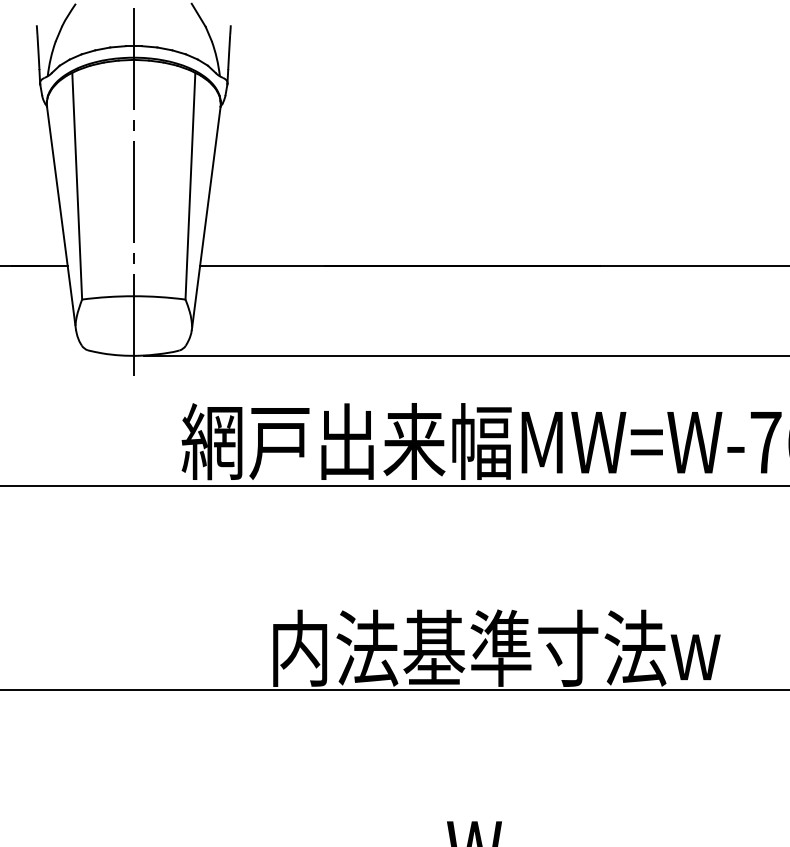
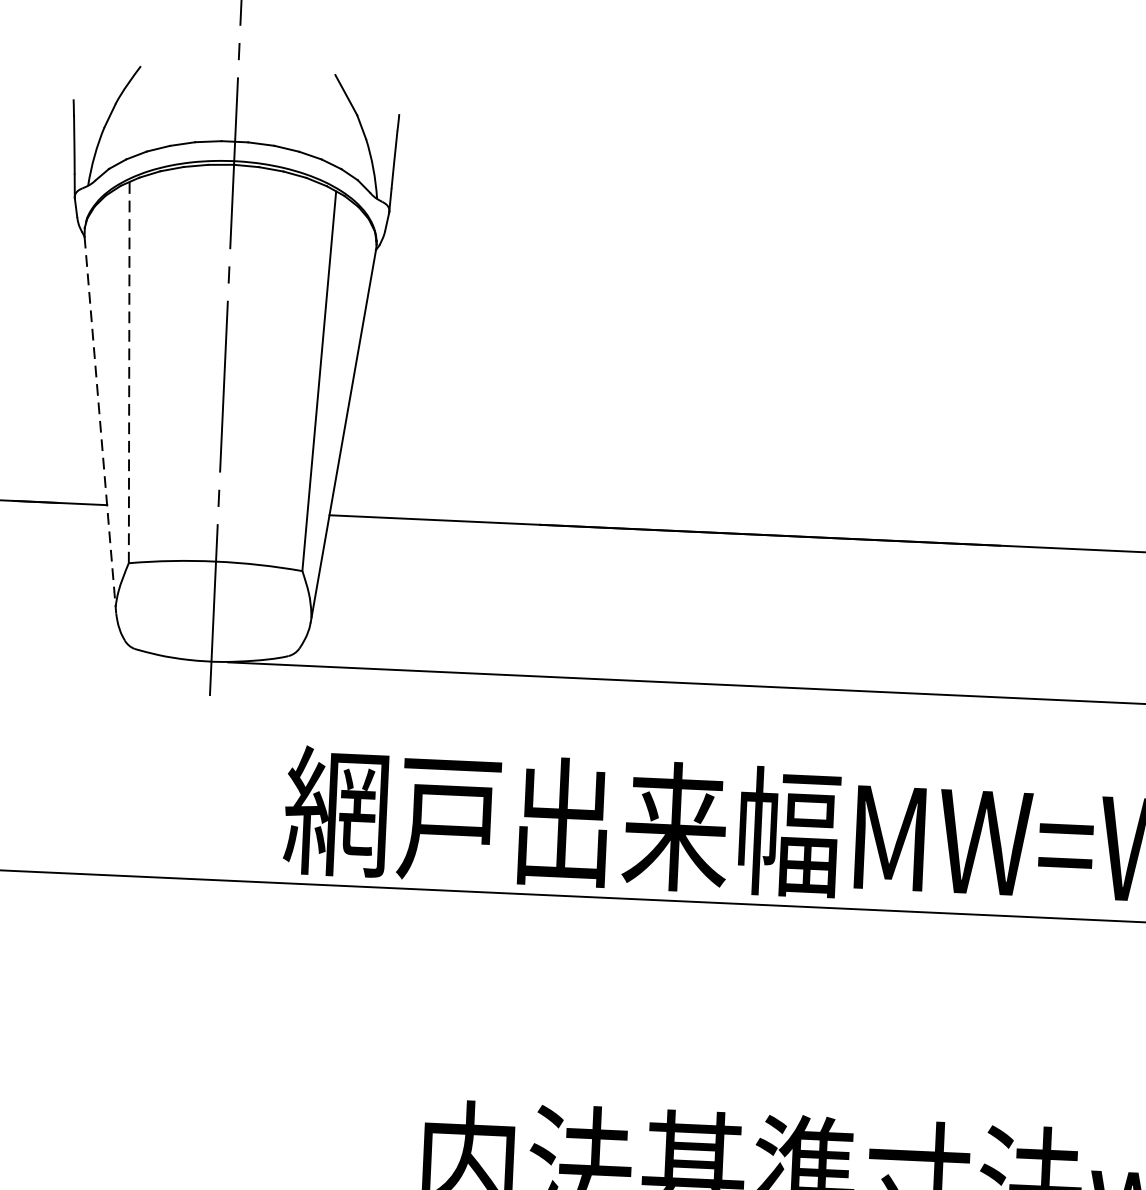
line: (77, 186) -> (129, 373), solid -> dashed
line: (61, 218) -> (100, 425), solid -> dashed

